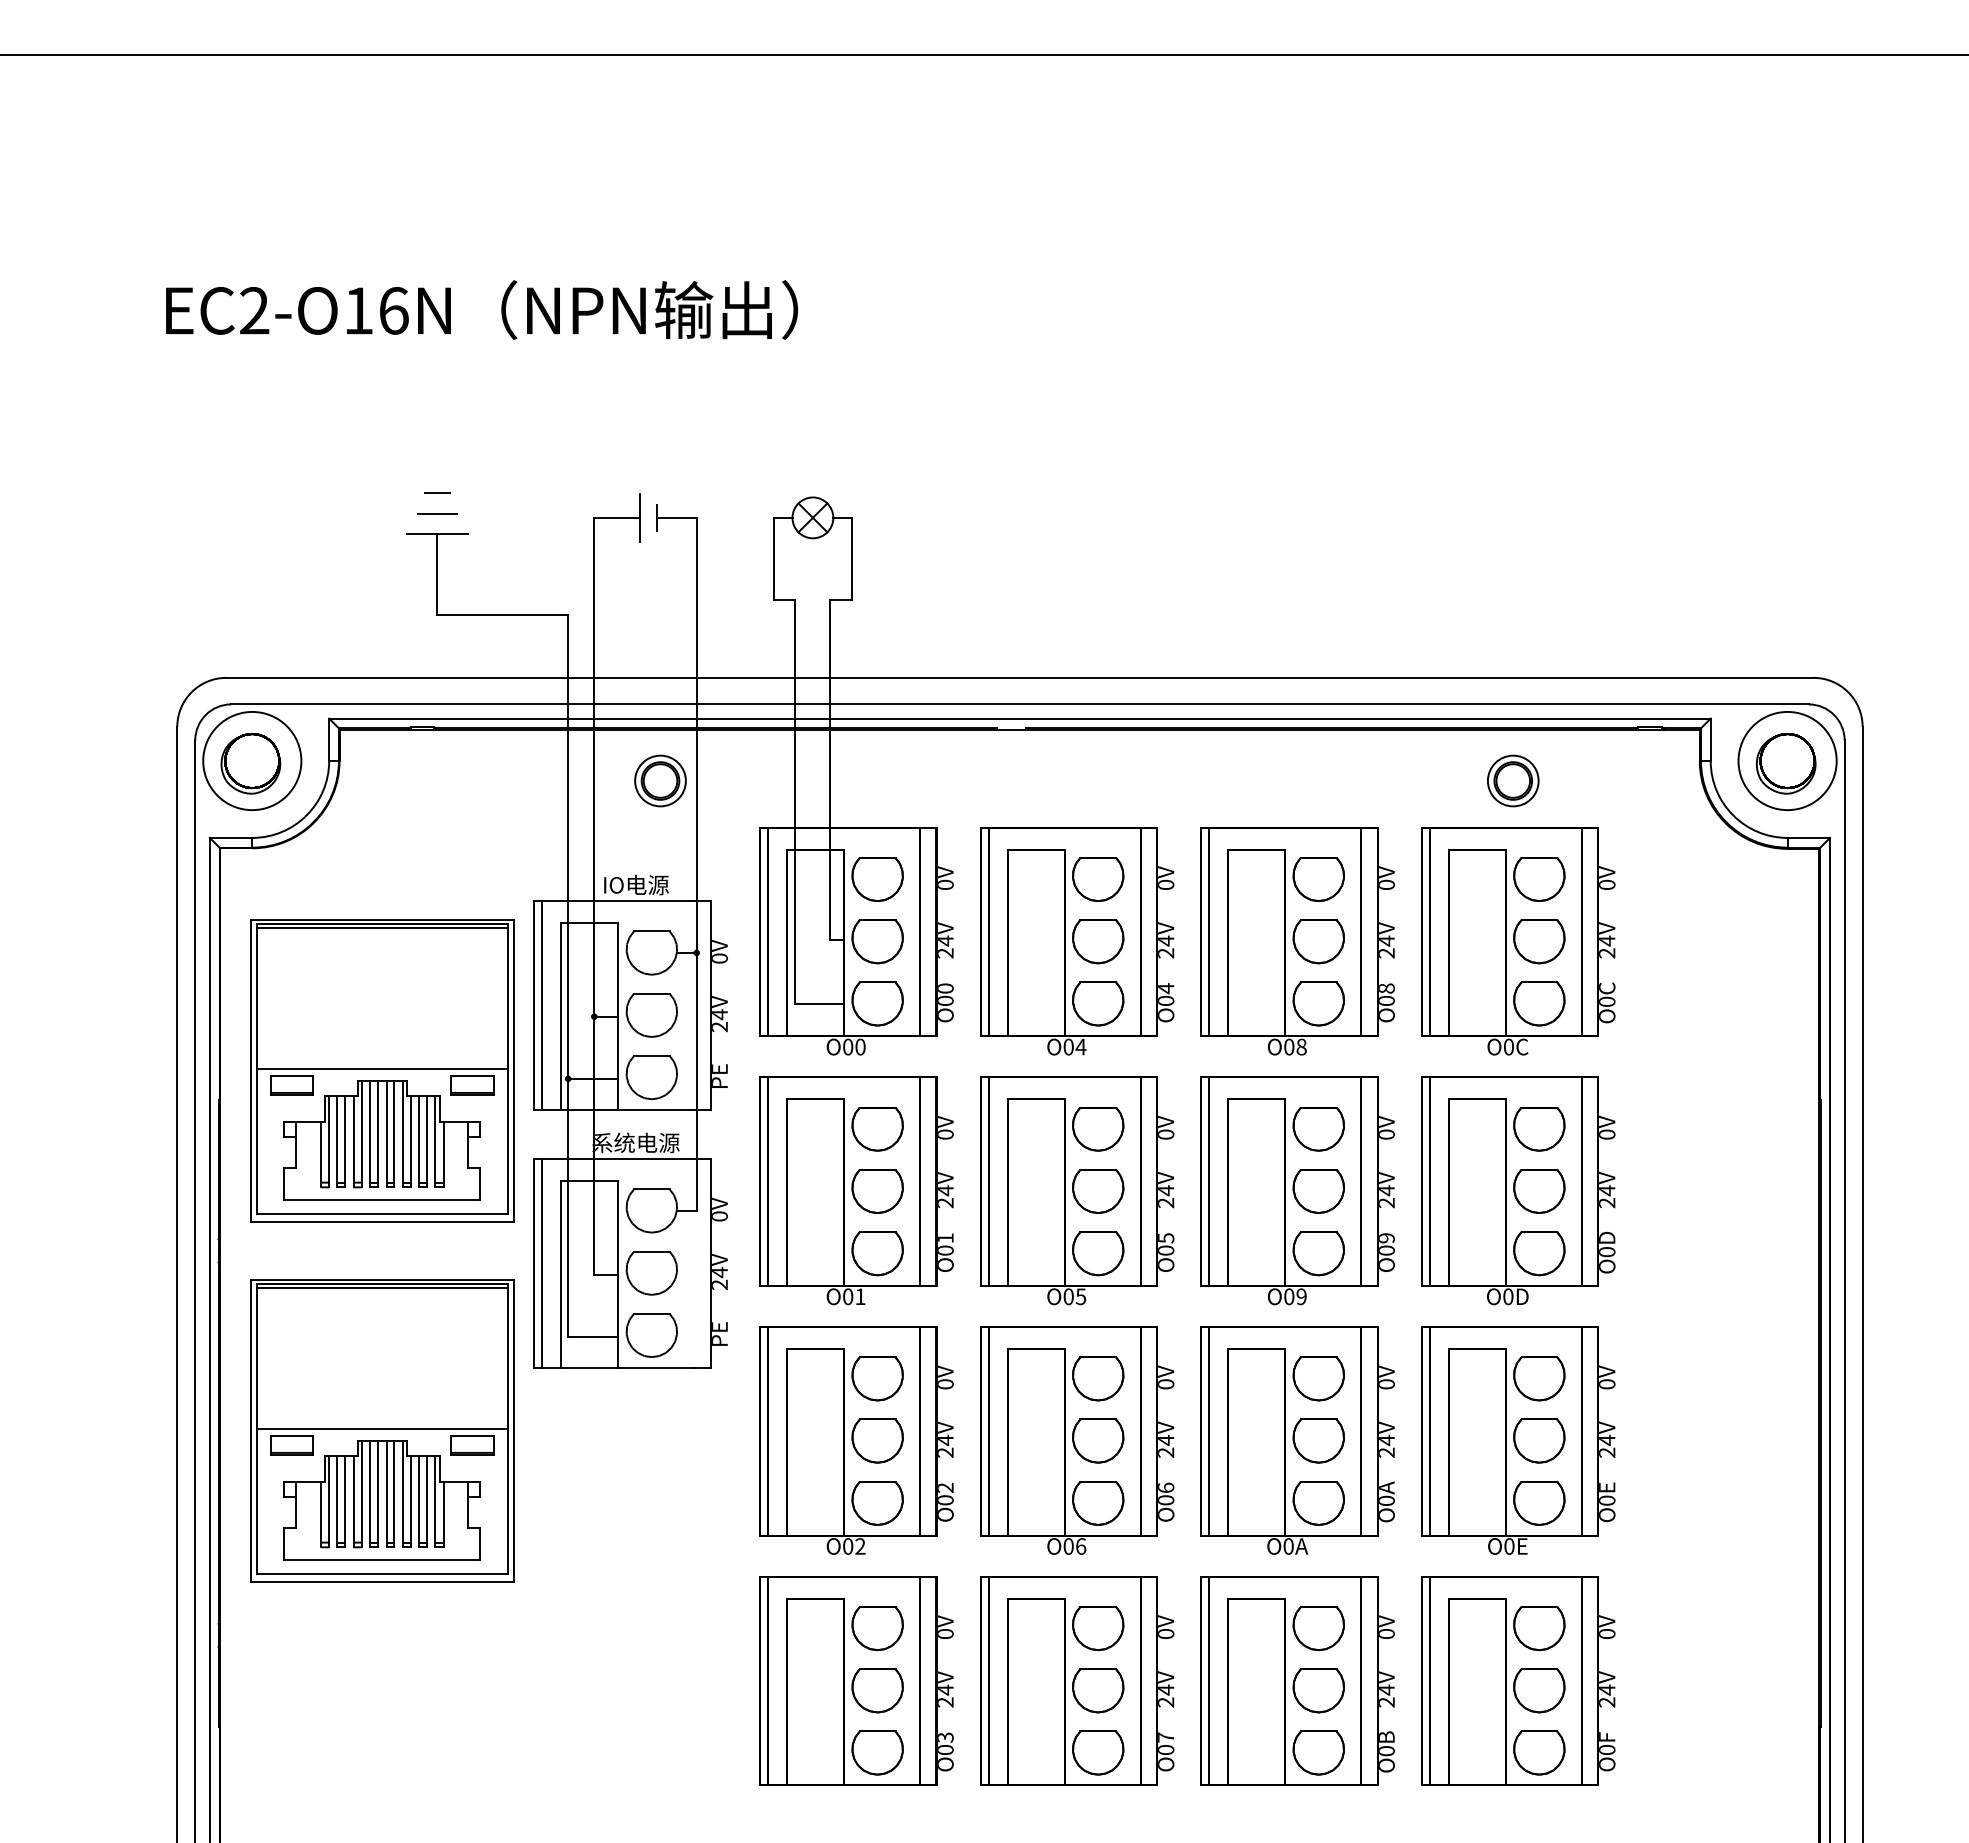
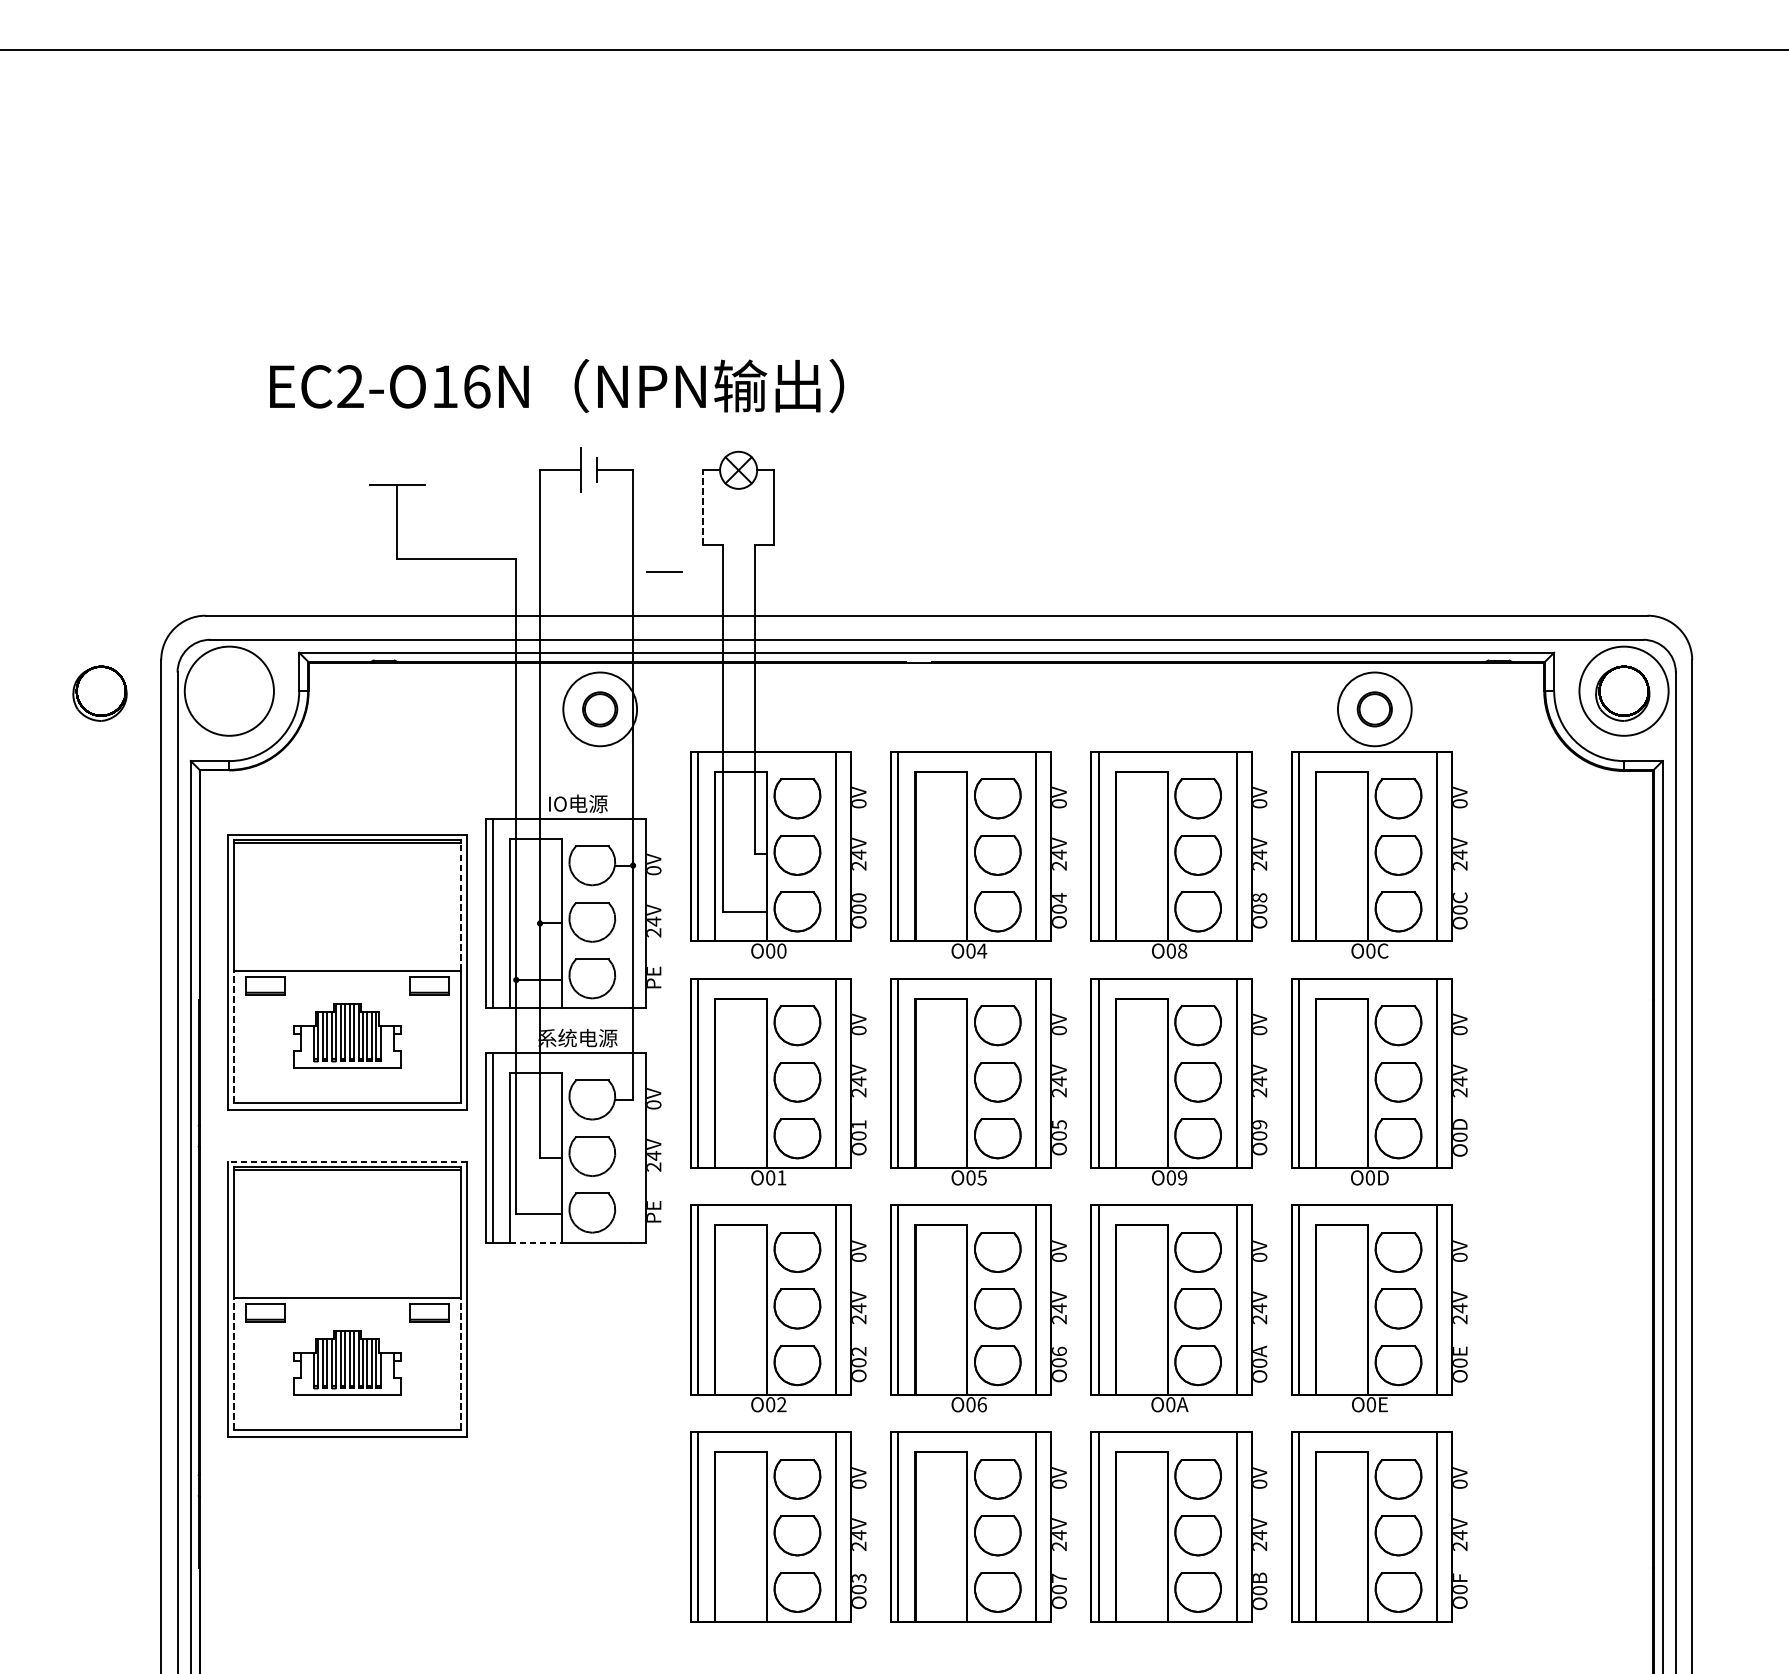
text: (481, 309) -> (556, 385), moved
line: (436, 493) -> (396, 448), removed
line: (437, 513) -> (664, 571), moved
line: (774, 558) -> (703, 507), solid -> dashed
part: (250, 763) -> (99, 693), moved
circle: (660, 780) -> (600, 708), size x1.6
circle: (1512, 780) -> (1374, 708), size x1.6
line: (507, 997) -> (461, 906), solid -> dashed
part: (381, 1140) -> (346, 1035), size x0.6
line: (257, 1141) -> (234, 1036), solid -> dashed
line: (382, 1279) -> (347, 1162), solid -> dashed
line: (589, 1367) -> (535, 1242), solid -> dashed
part: (381, 1500) -> (346, 1362), size x0.6
line: (257, 1501) -> (234, 1363), solid -> dashed
line: (507, 1501) -> (461, 1363), solid -> dashed

